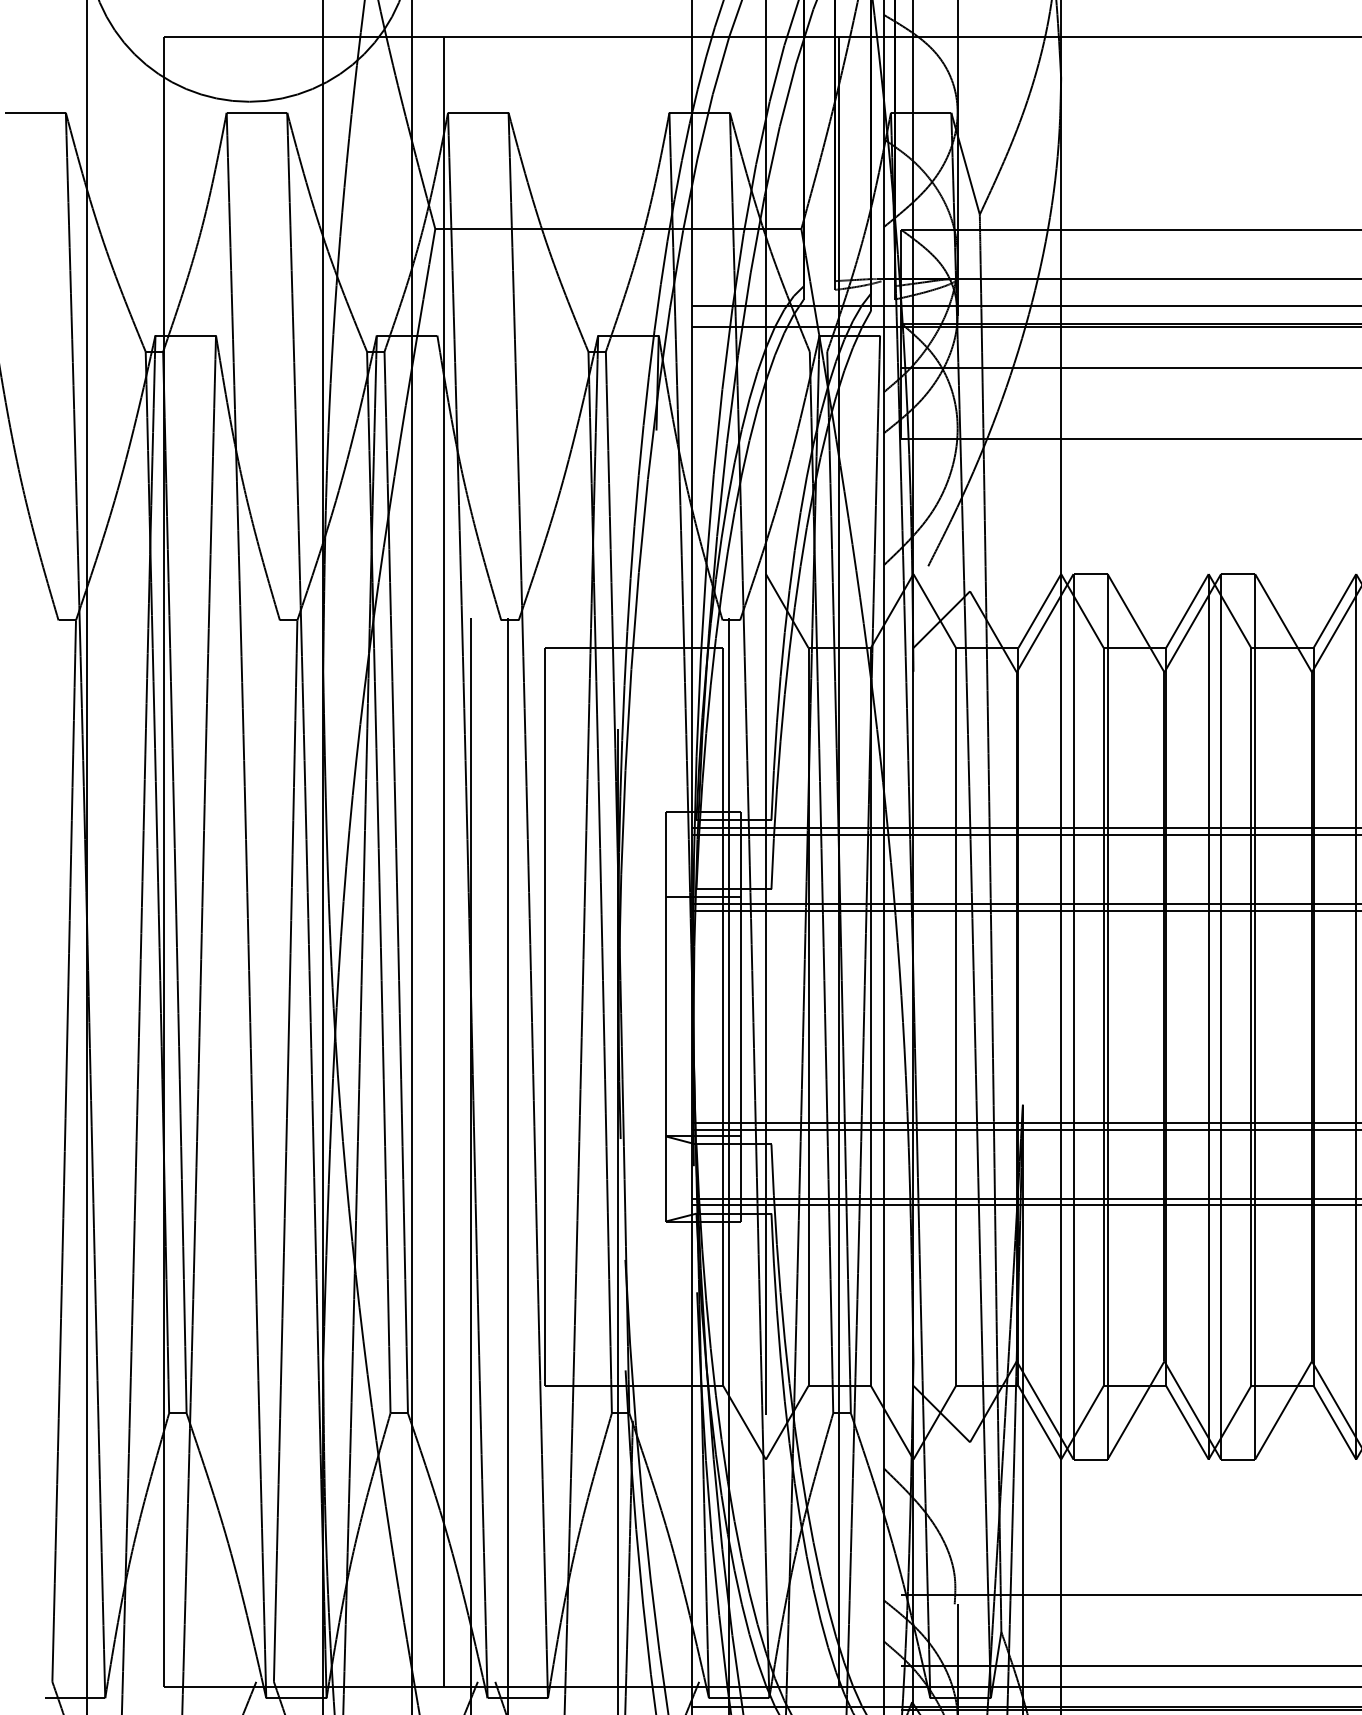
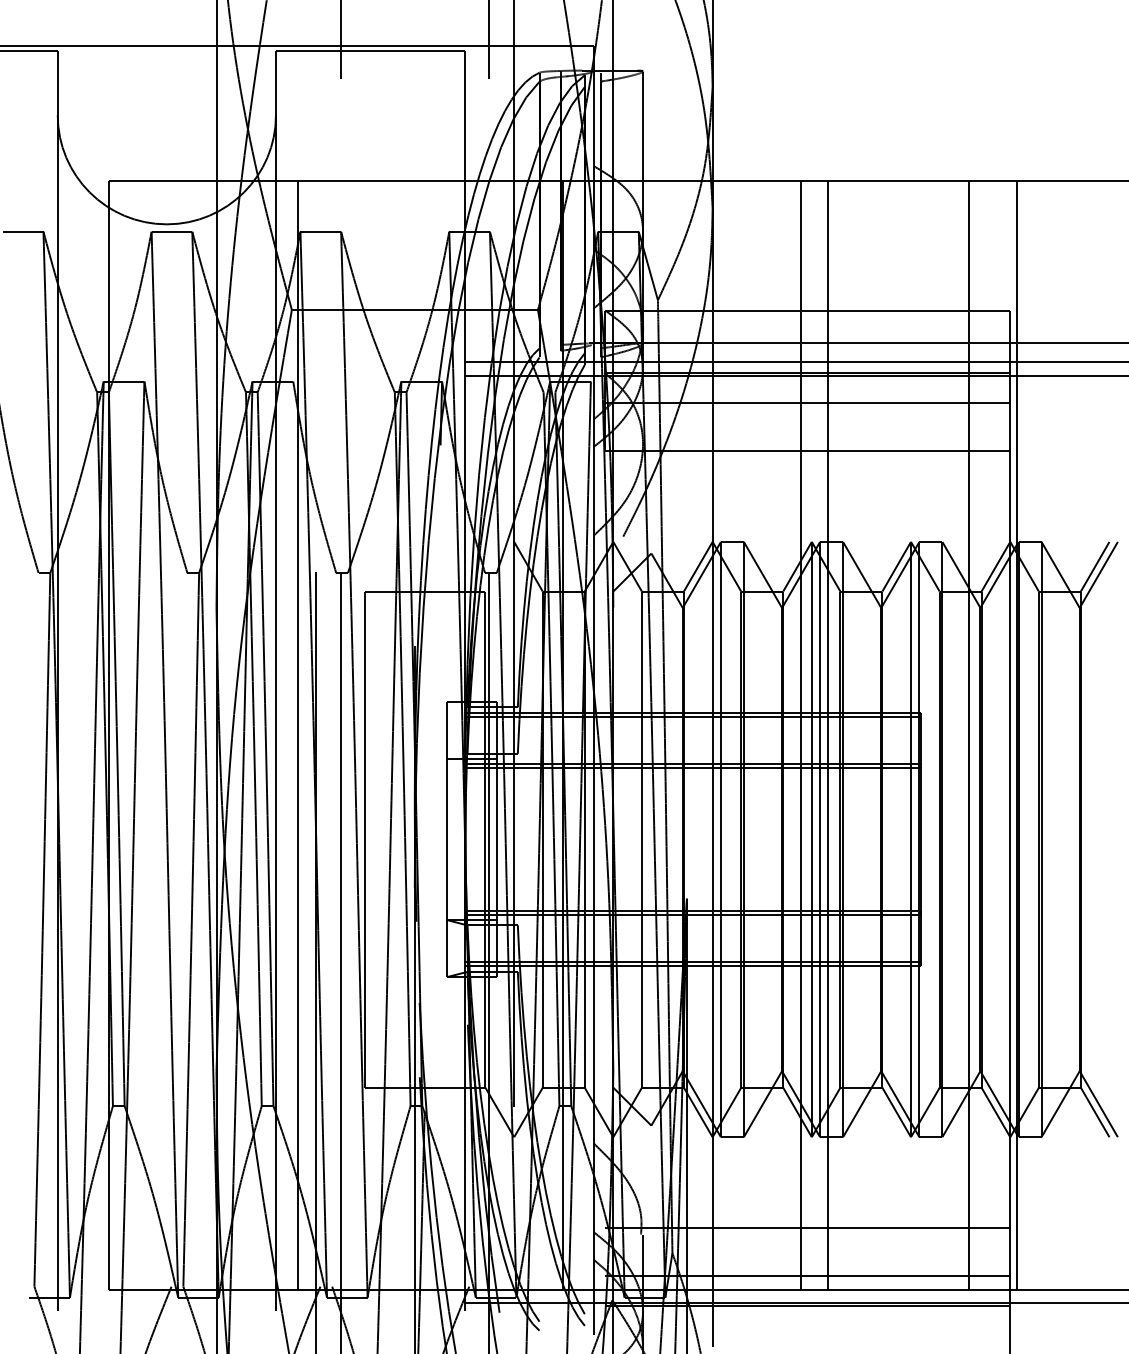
line: (1191, 862) -> (800, 735), added
line: (1233, 862) -> (828, 735), added

